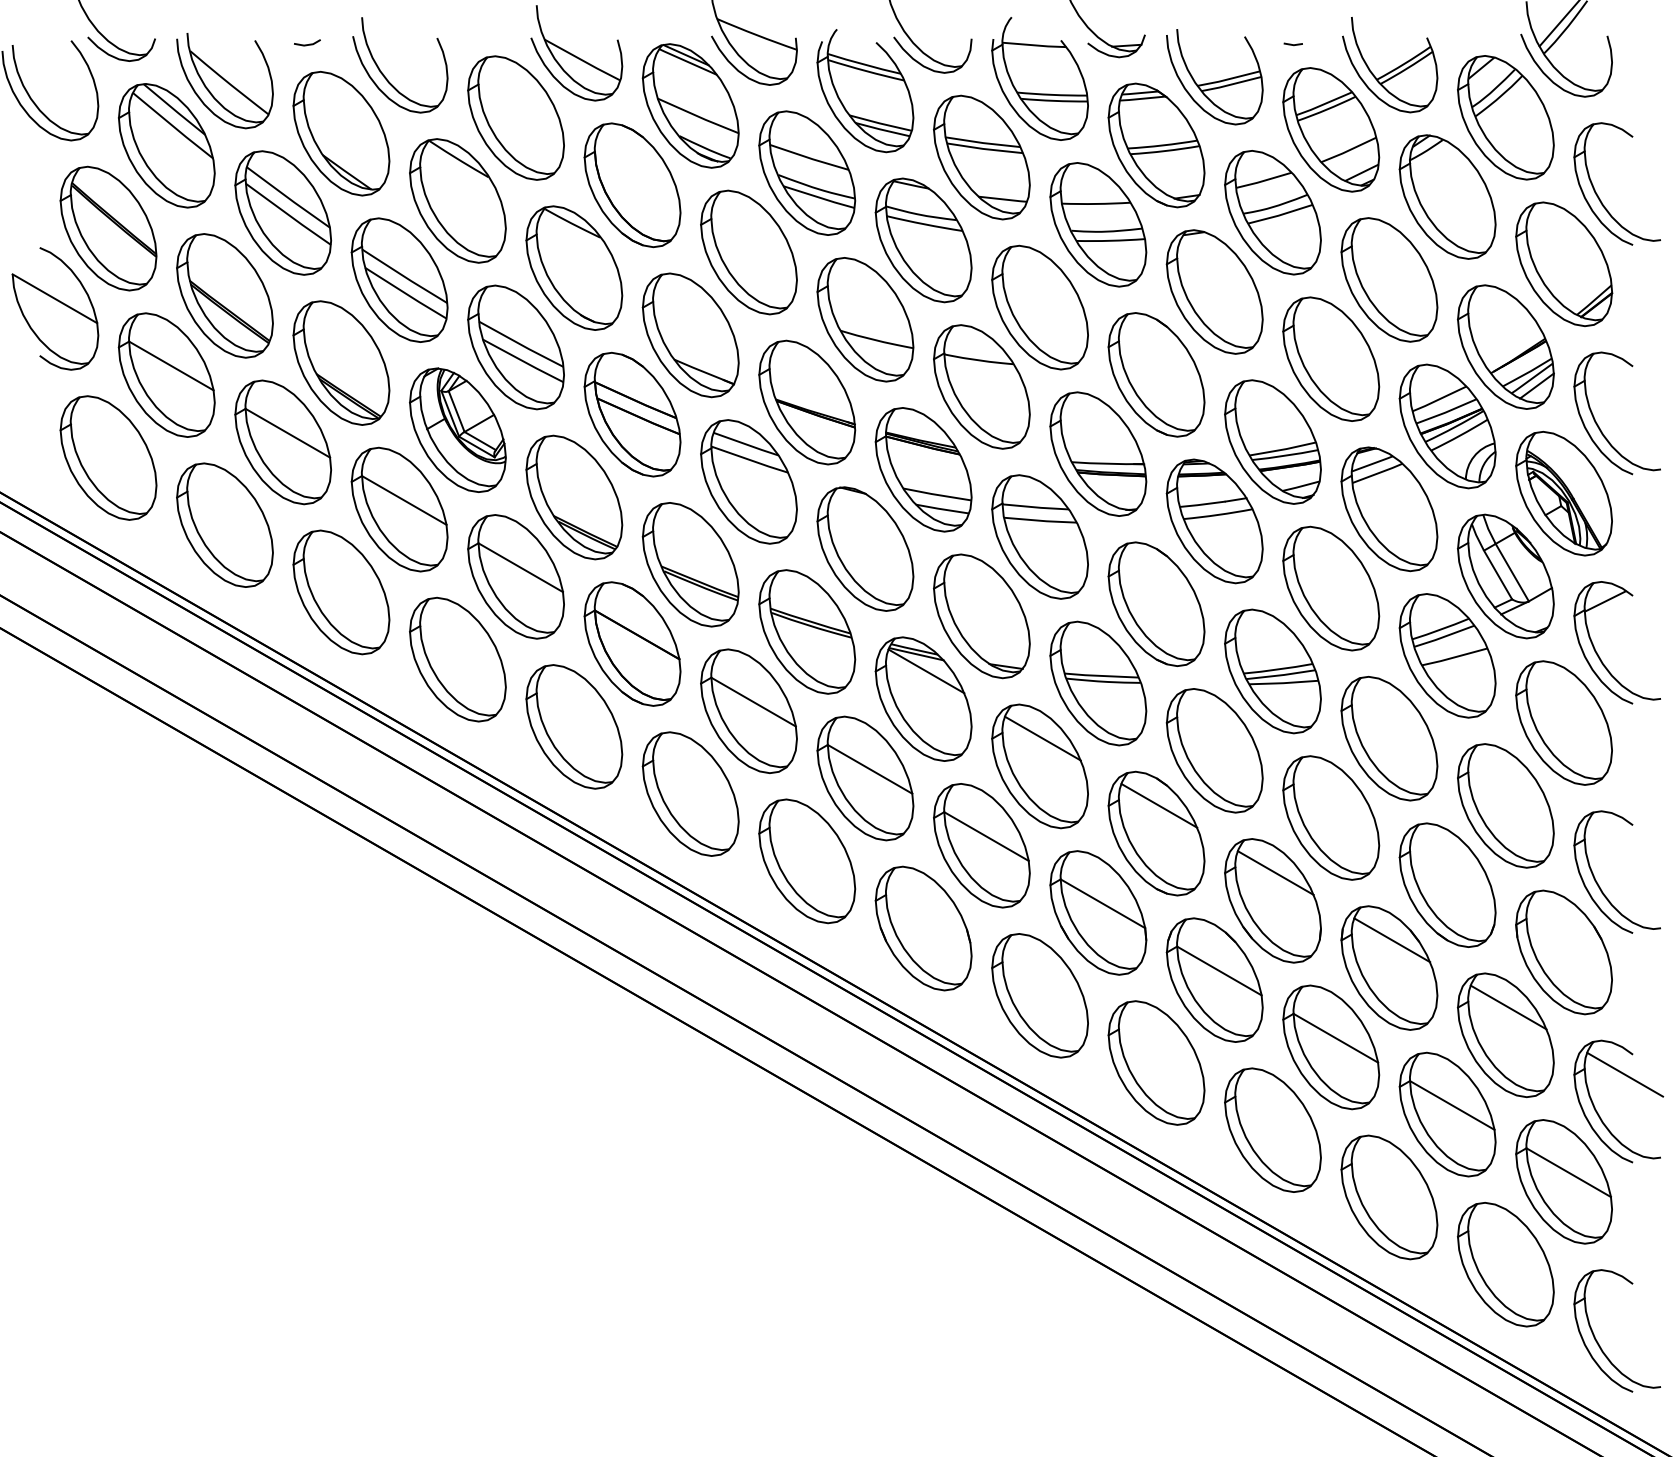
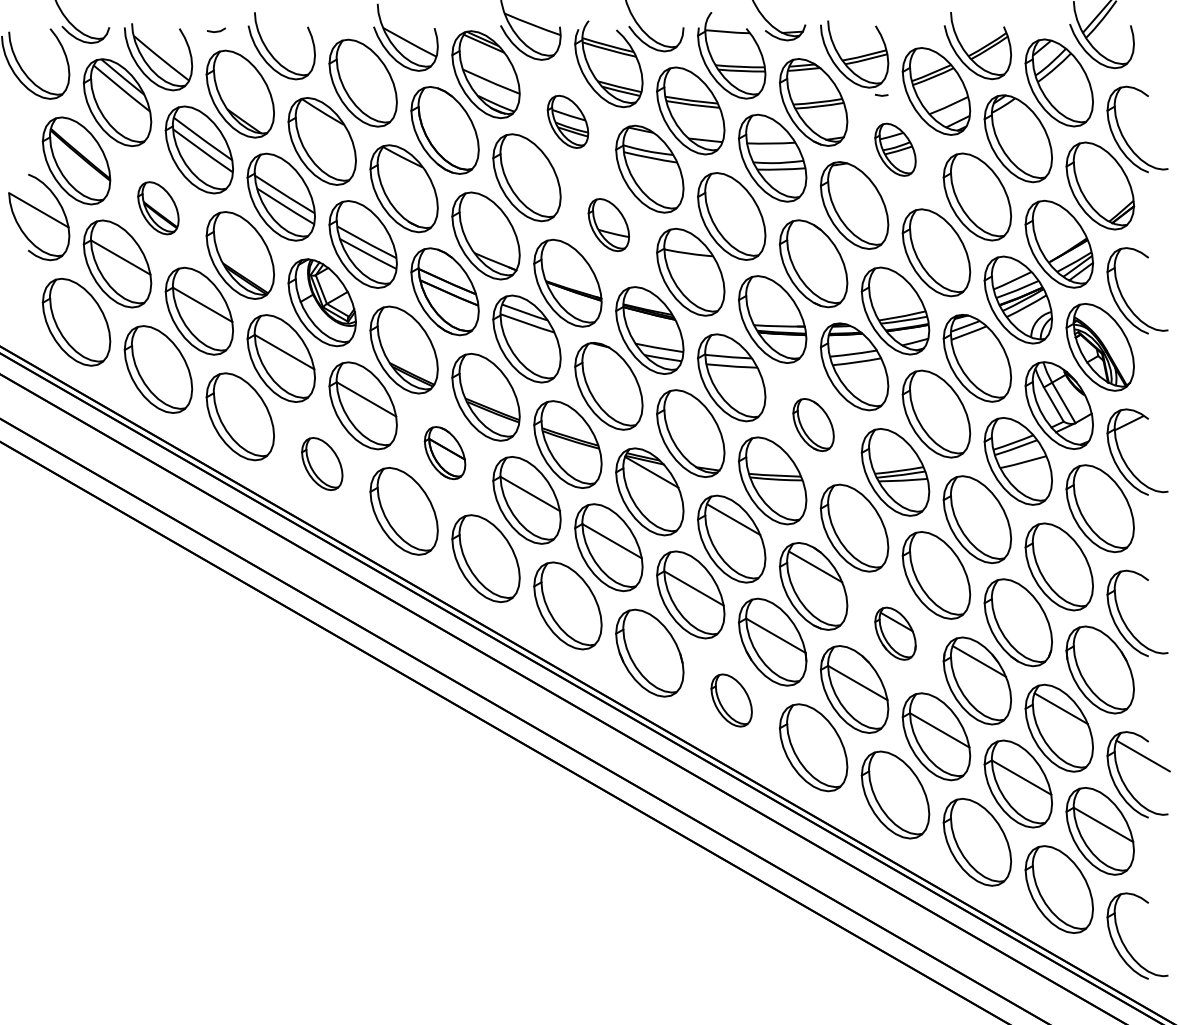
line: (1292, 44) -> (881, 95), moved
part: (807, 172) -> (568, 121), size x0.6
part: (1272, 212) -> (895, 149), size x0.6
part: (224, 295) -> (158, 207), size x0.6
part: (865, 319) -> (608, 224), size x0.6
part: (1156, 603) -> (813, 424), size x0.6
part: (632, 643) -> (445, 452), size x0.6
part: (457, 659) -> (321, 463), size x0.6
part: (1272, 900) -> (895, 633), size x0.6
part: (1039, 995) -> (731, 700), size x0.6

